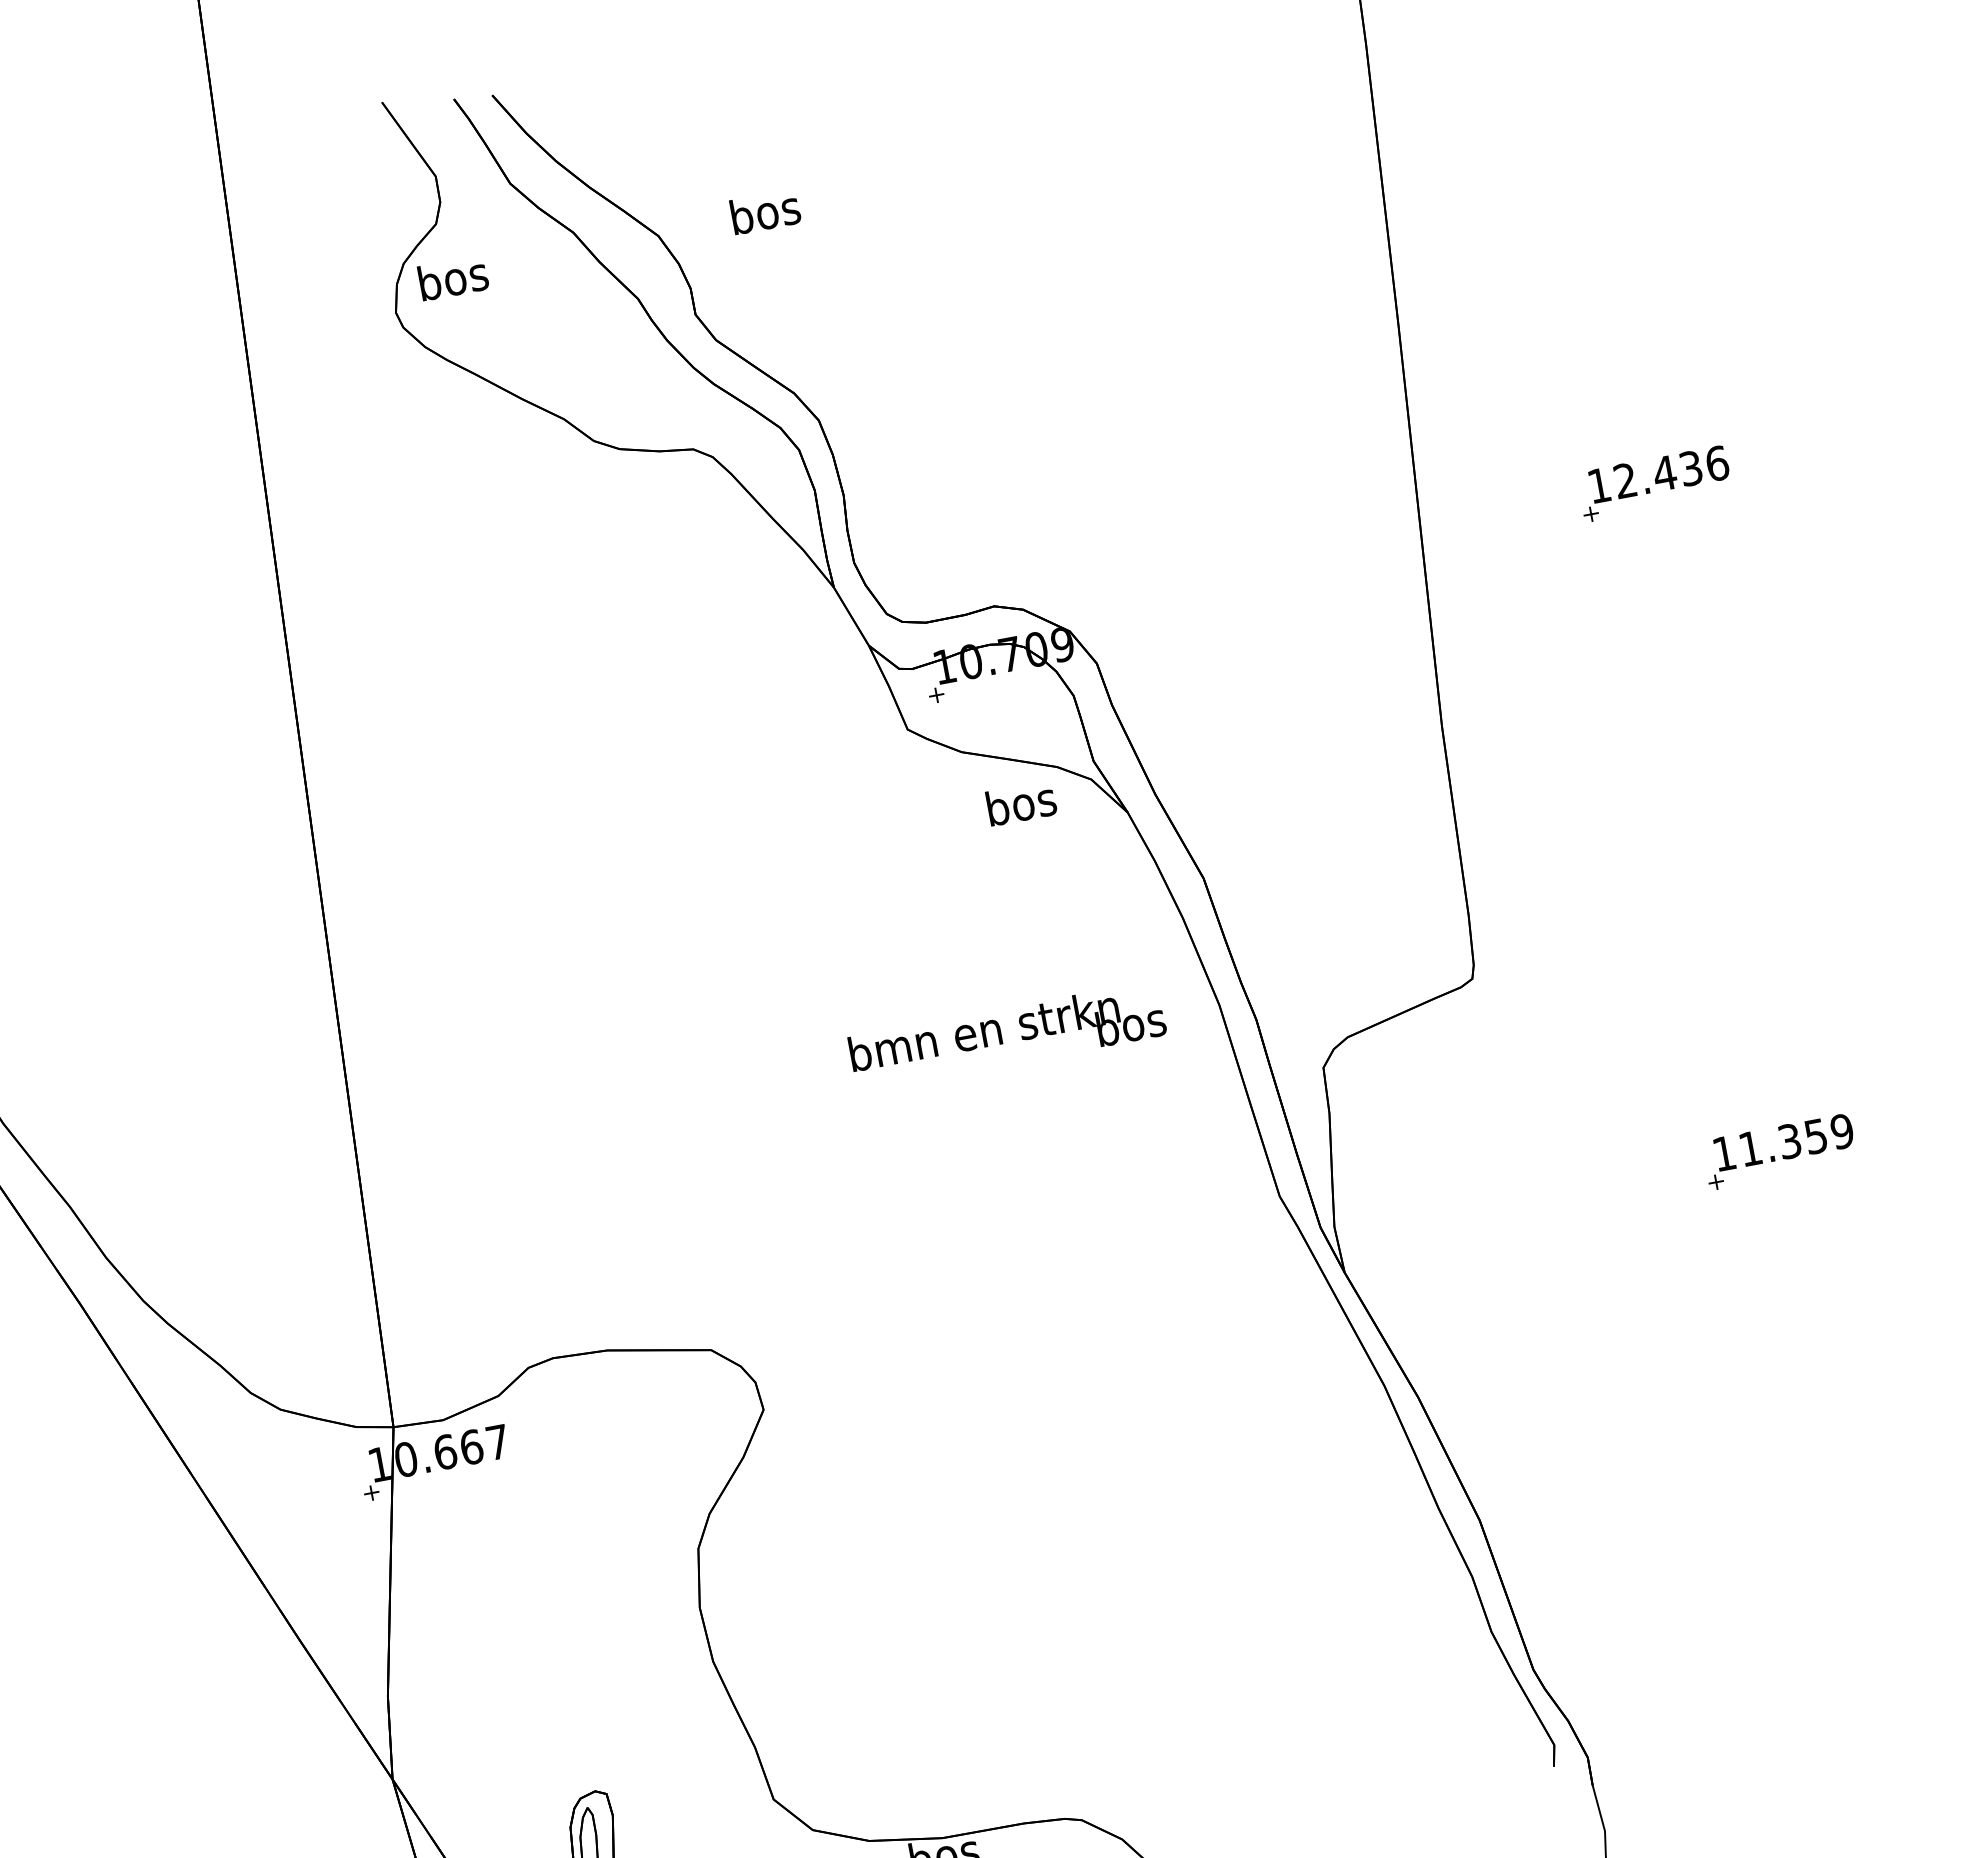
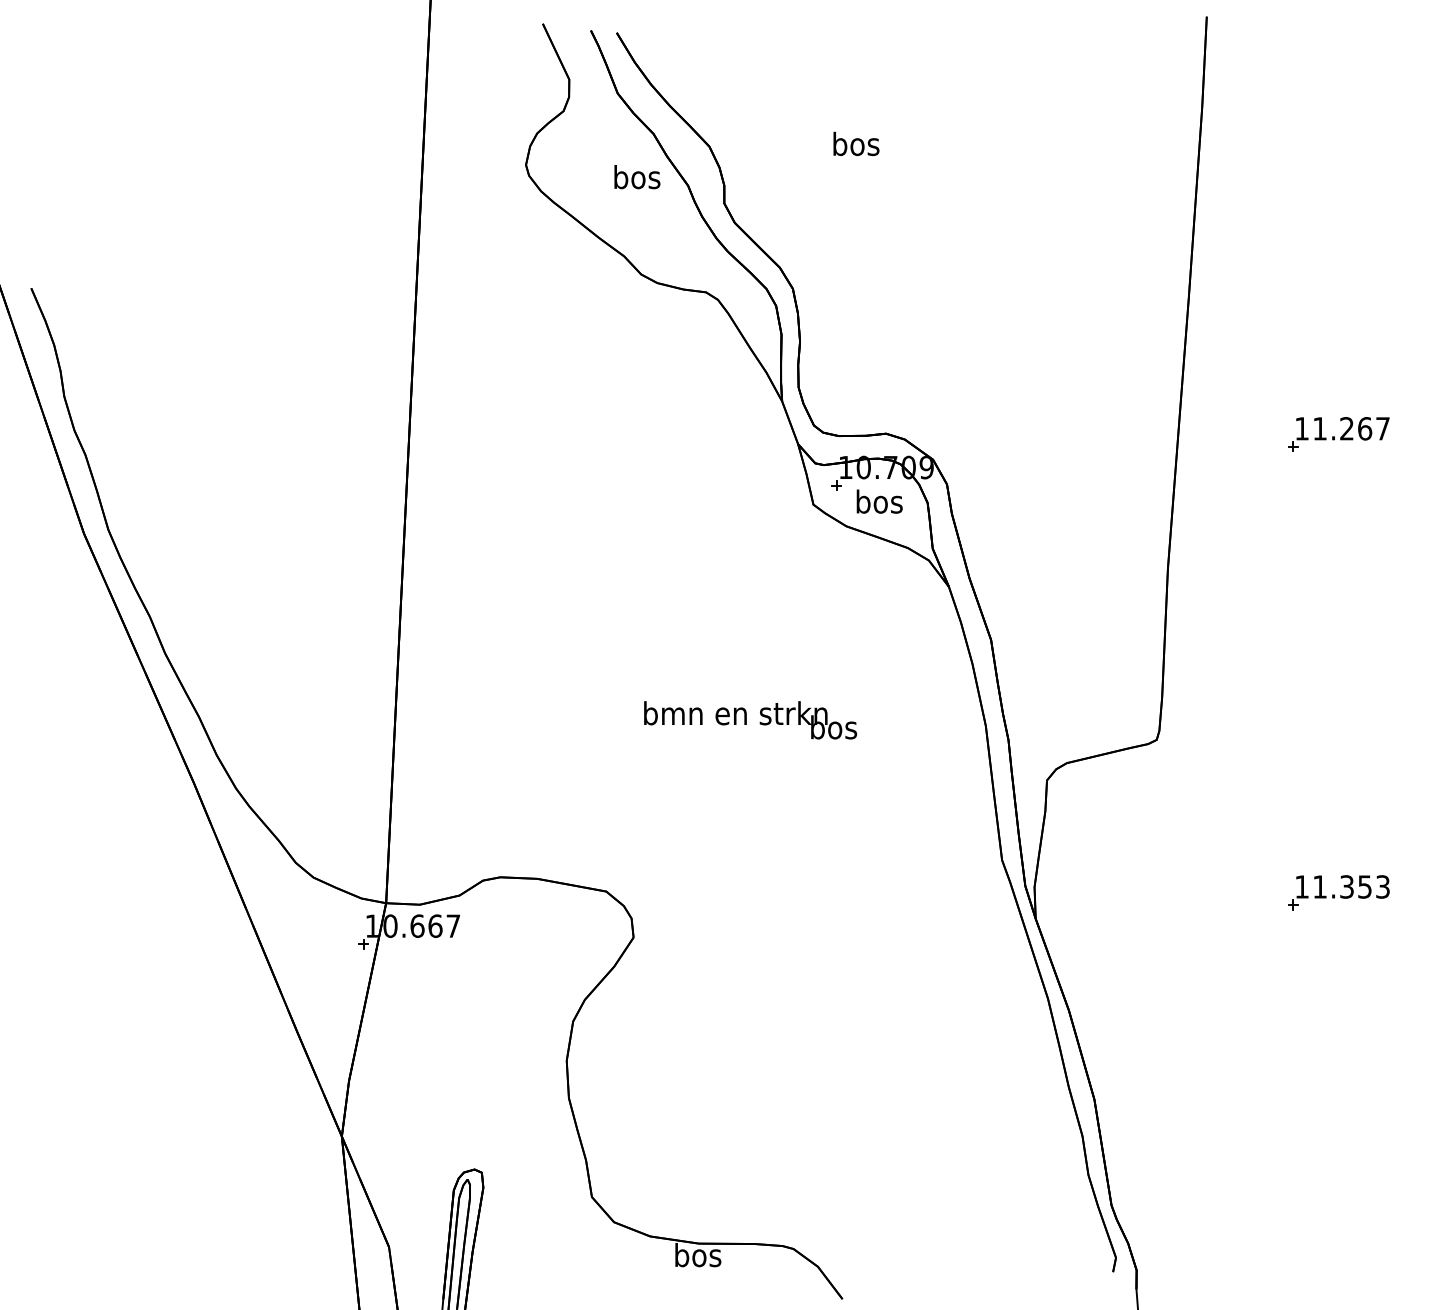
text: (765, 211) -> (856, 143), moved
text: (453, 278) -> (637, 177), moved
text: (1671, 471) -> (1351, 428), 12.436 -> 11.267
text: (1021, 803) -> (879, 501), moved
text: (1007, 1036) -> (750, 720), moved
text: (1841, 1131) -> (1382, 886), 11.359 -> 11.353

